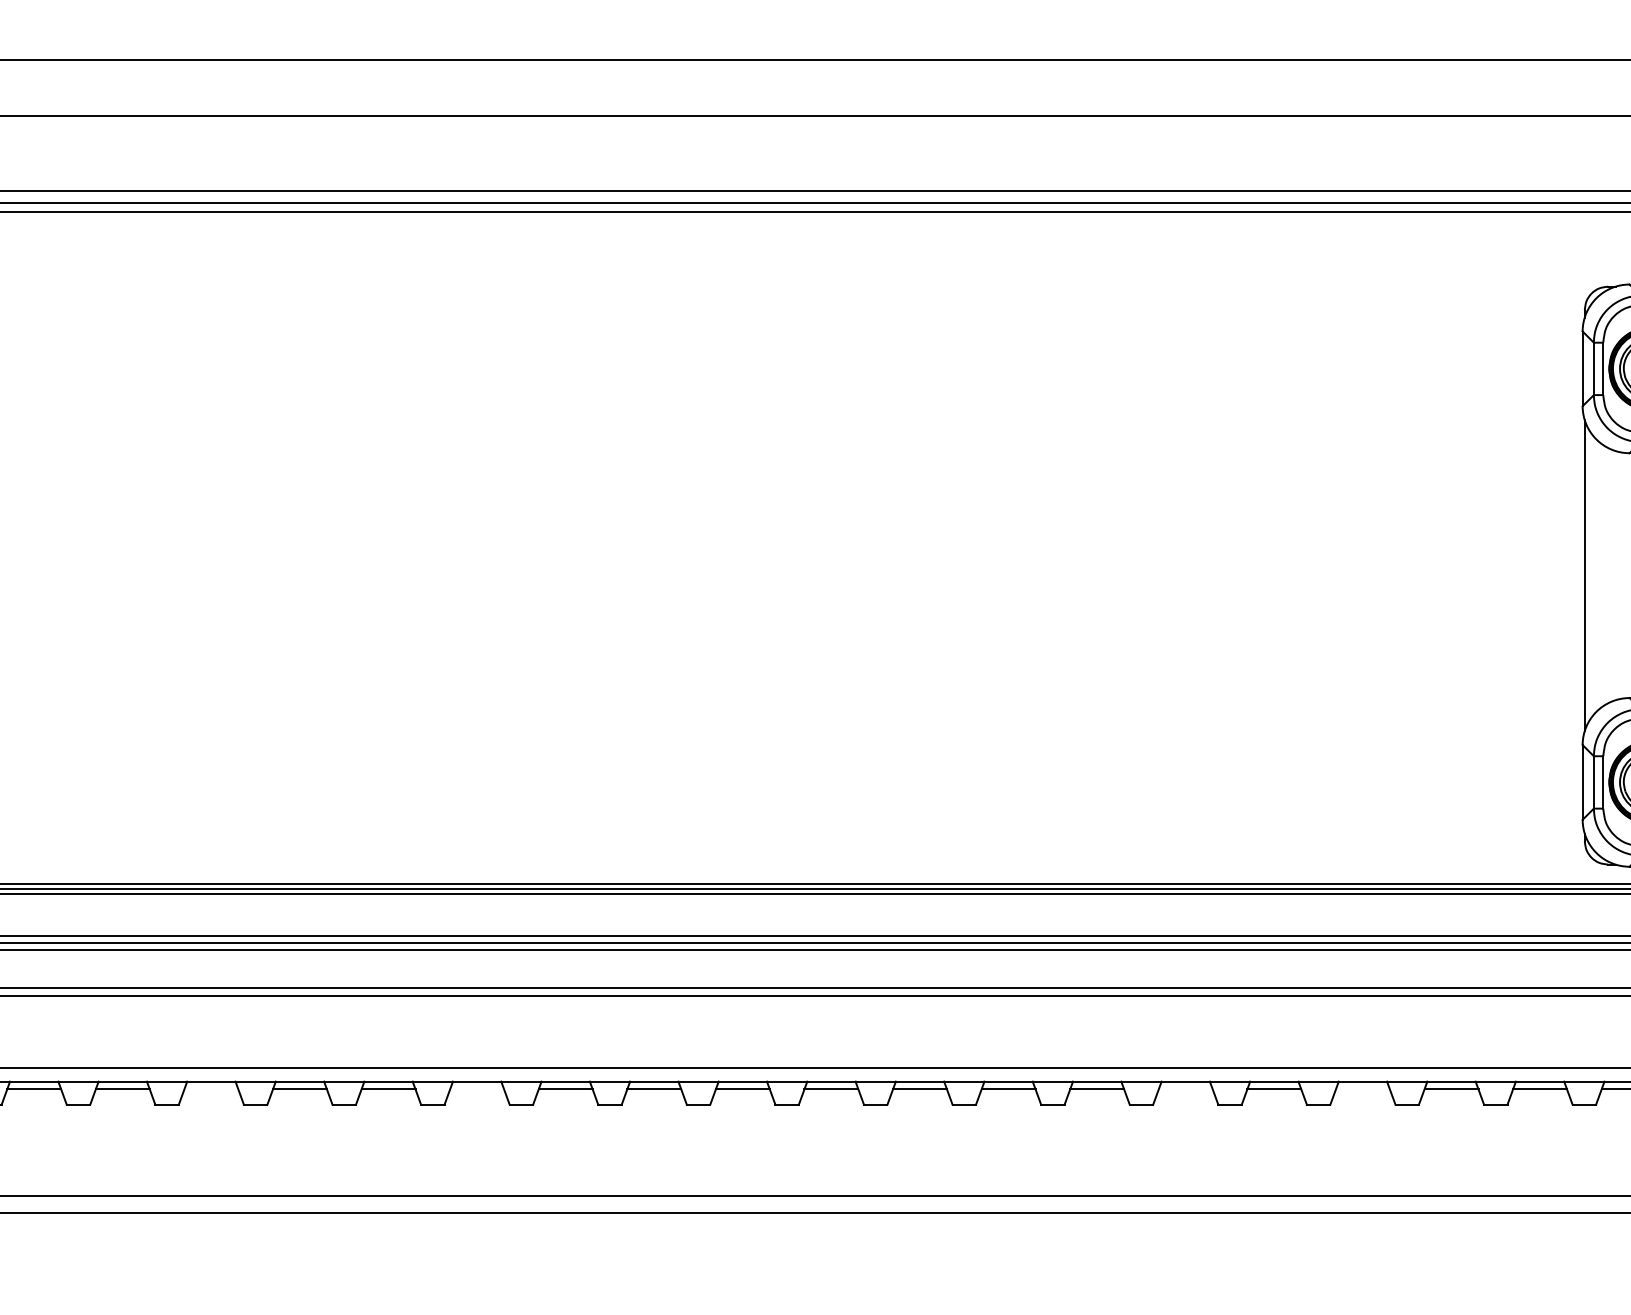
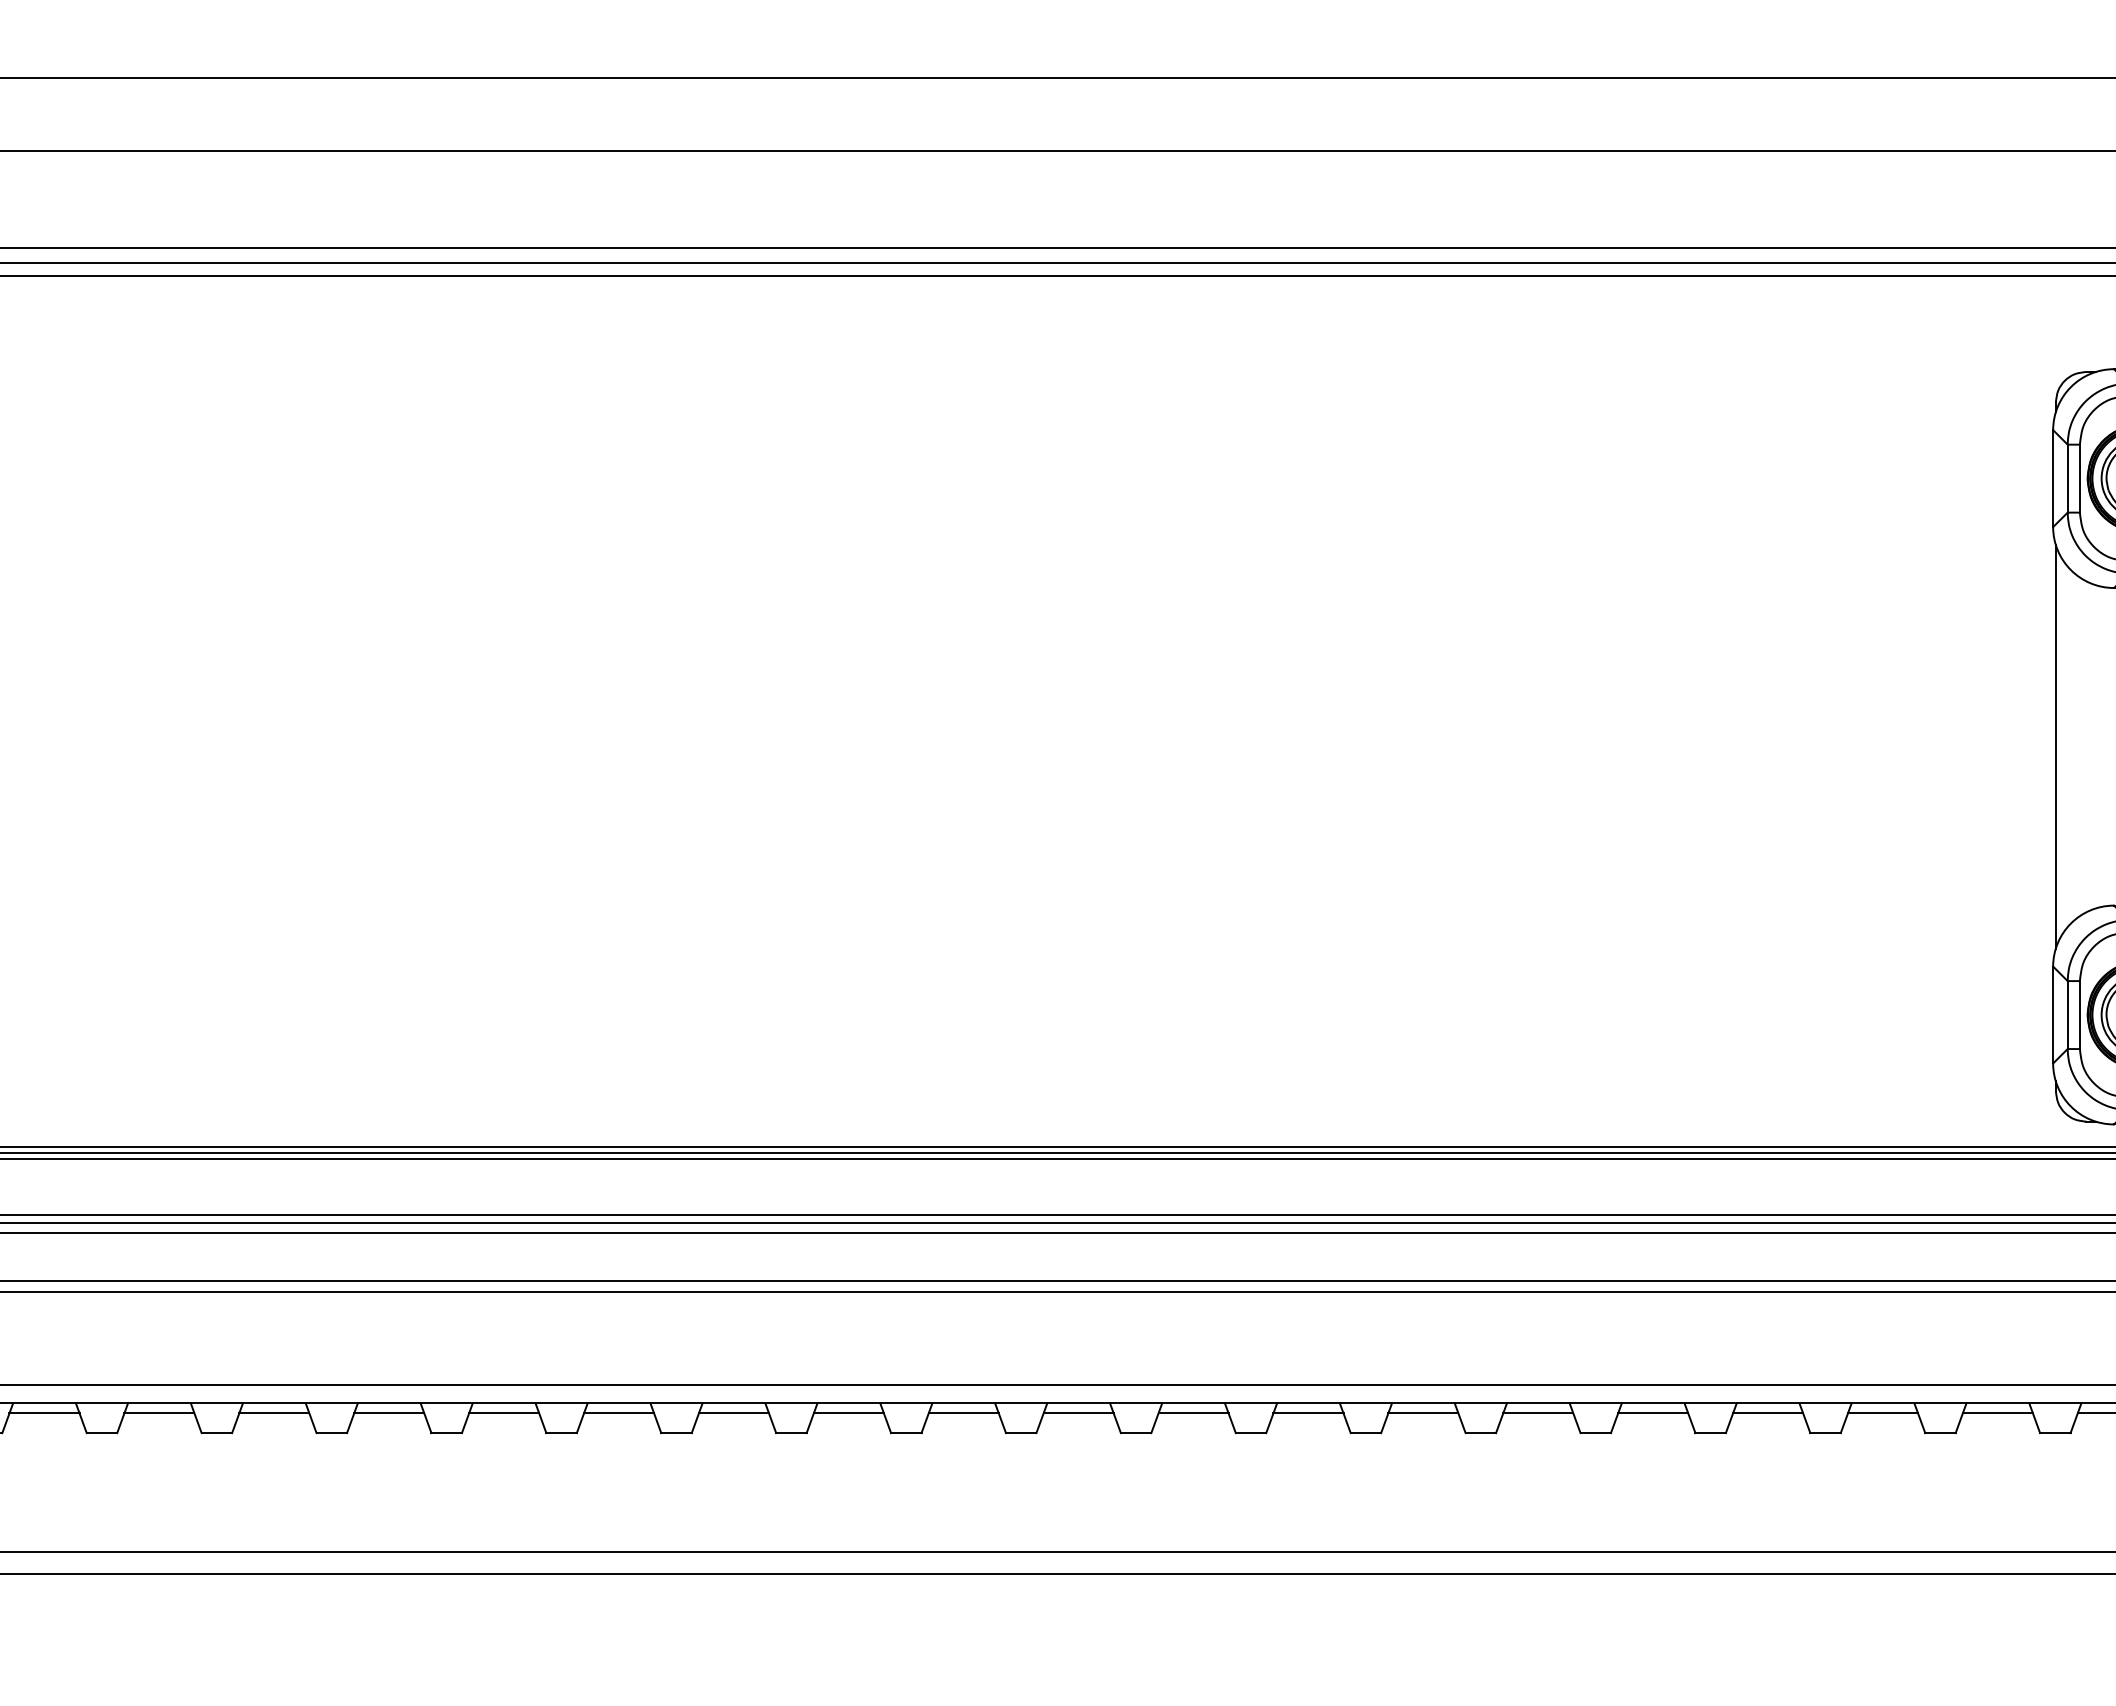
line: (211, 1089) -> (274, 1413), added
line: (477, 1089) -> (619, 1413), added
line: (1185, 1089) -> (1538, 1413), added
line: (1363, 1089) -> (1768, 1413), added

